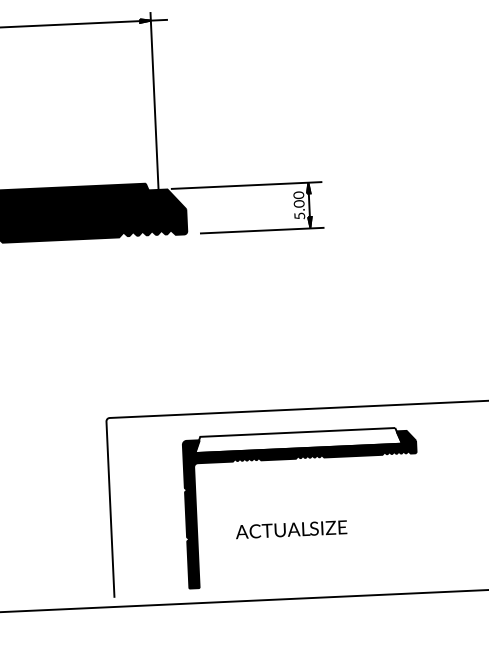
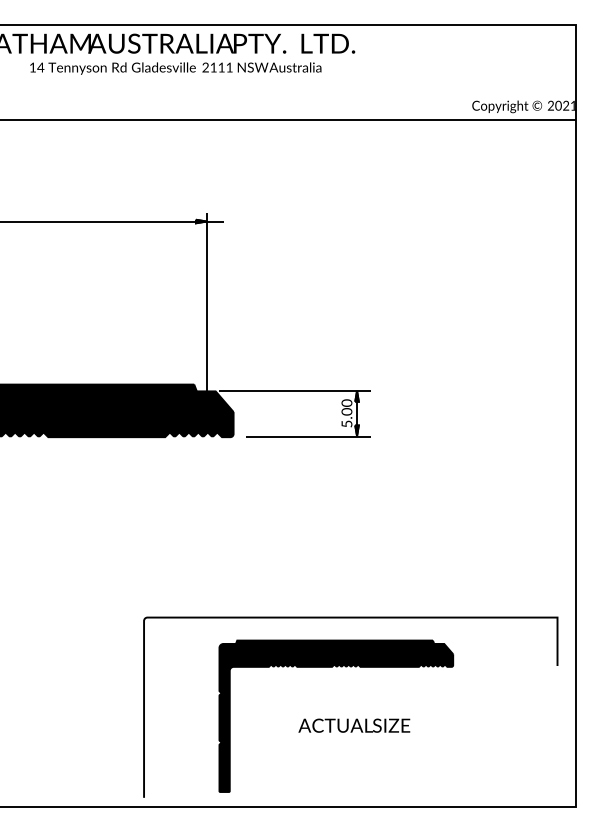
fill: (297, 440) -> (334, 648), added
text: (291, 529) -> (354, 725), moved

